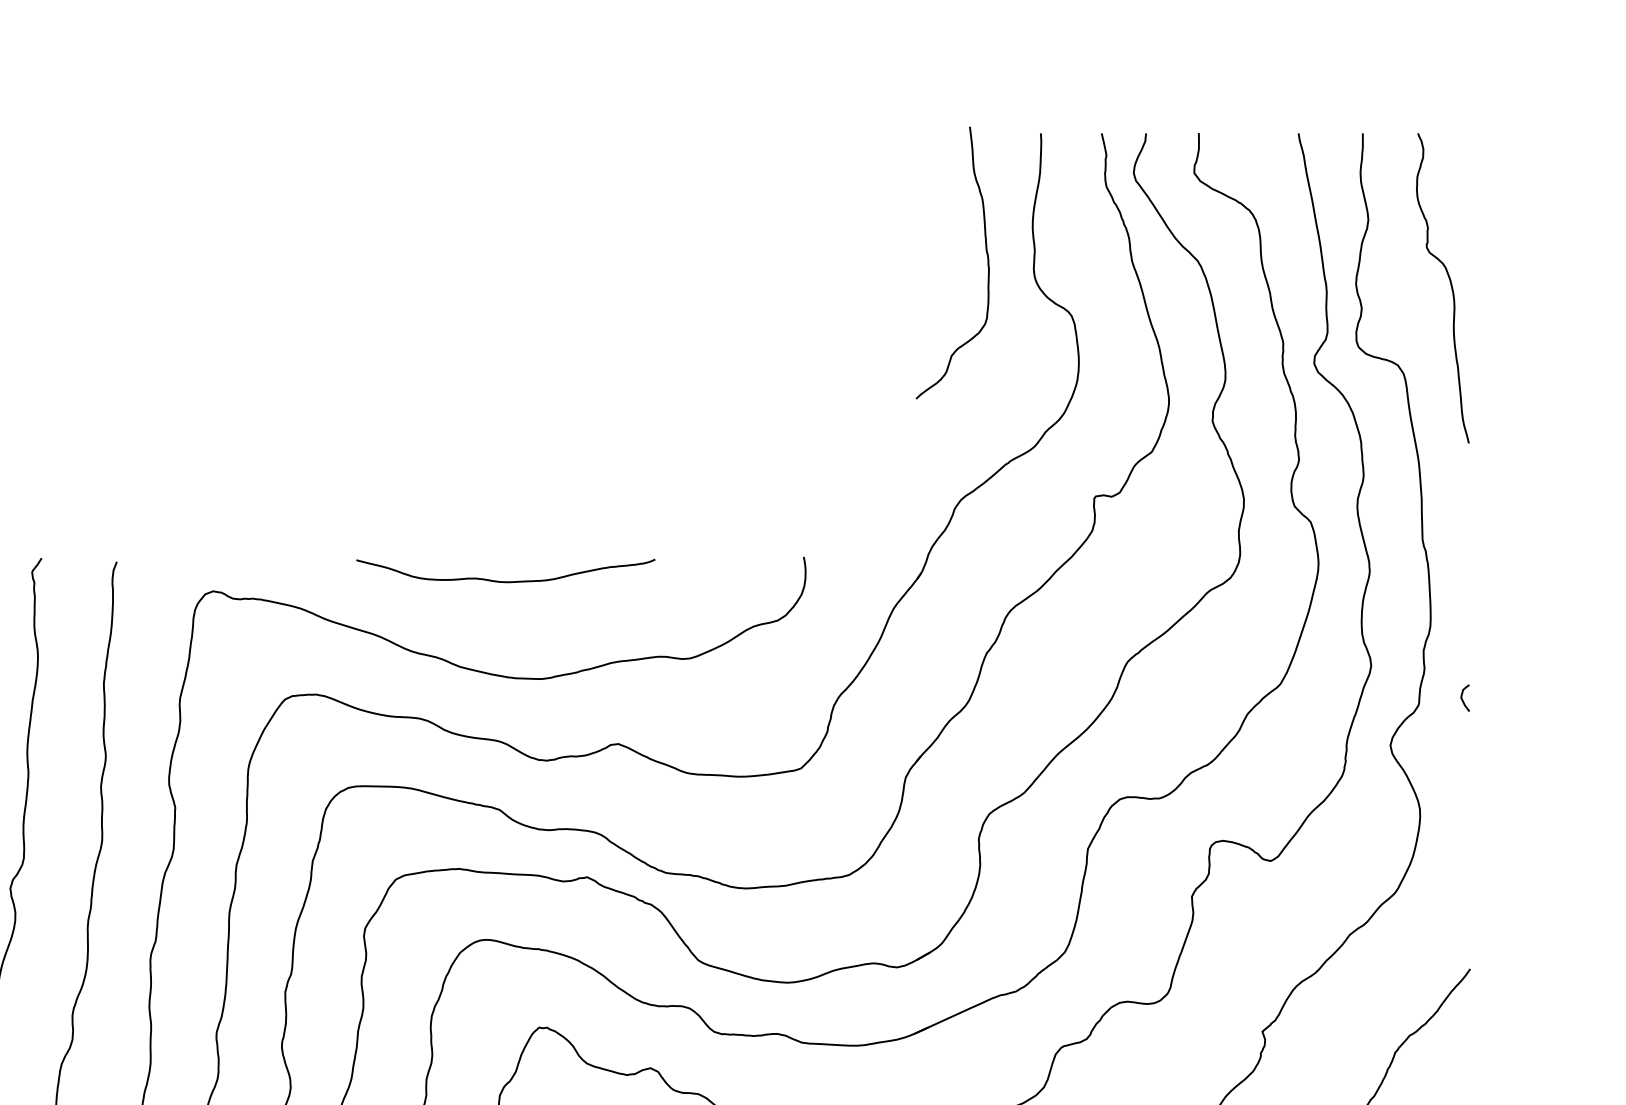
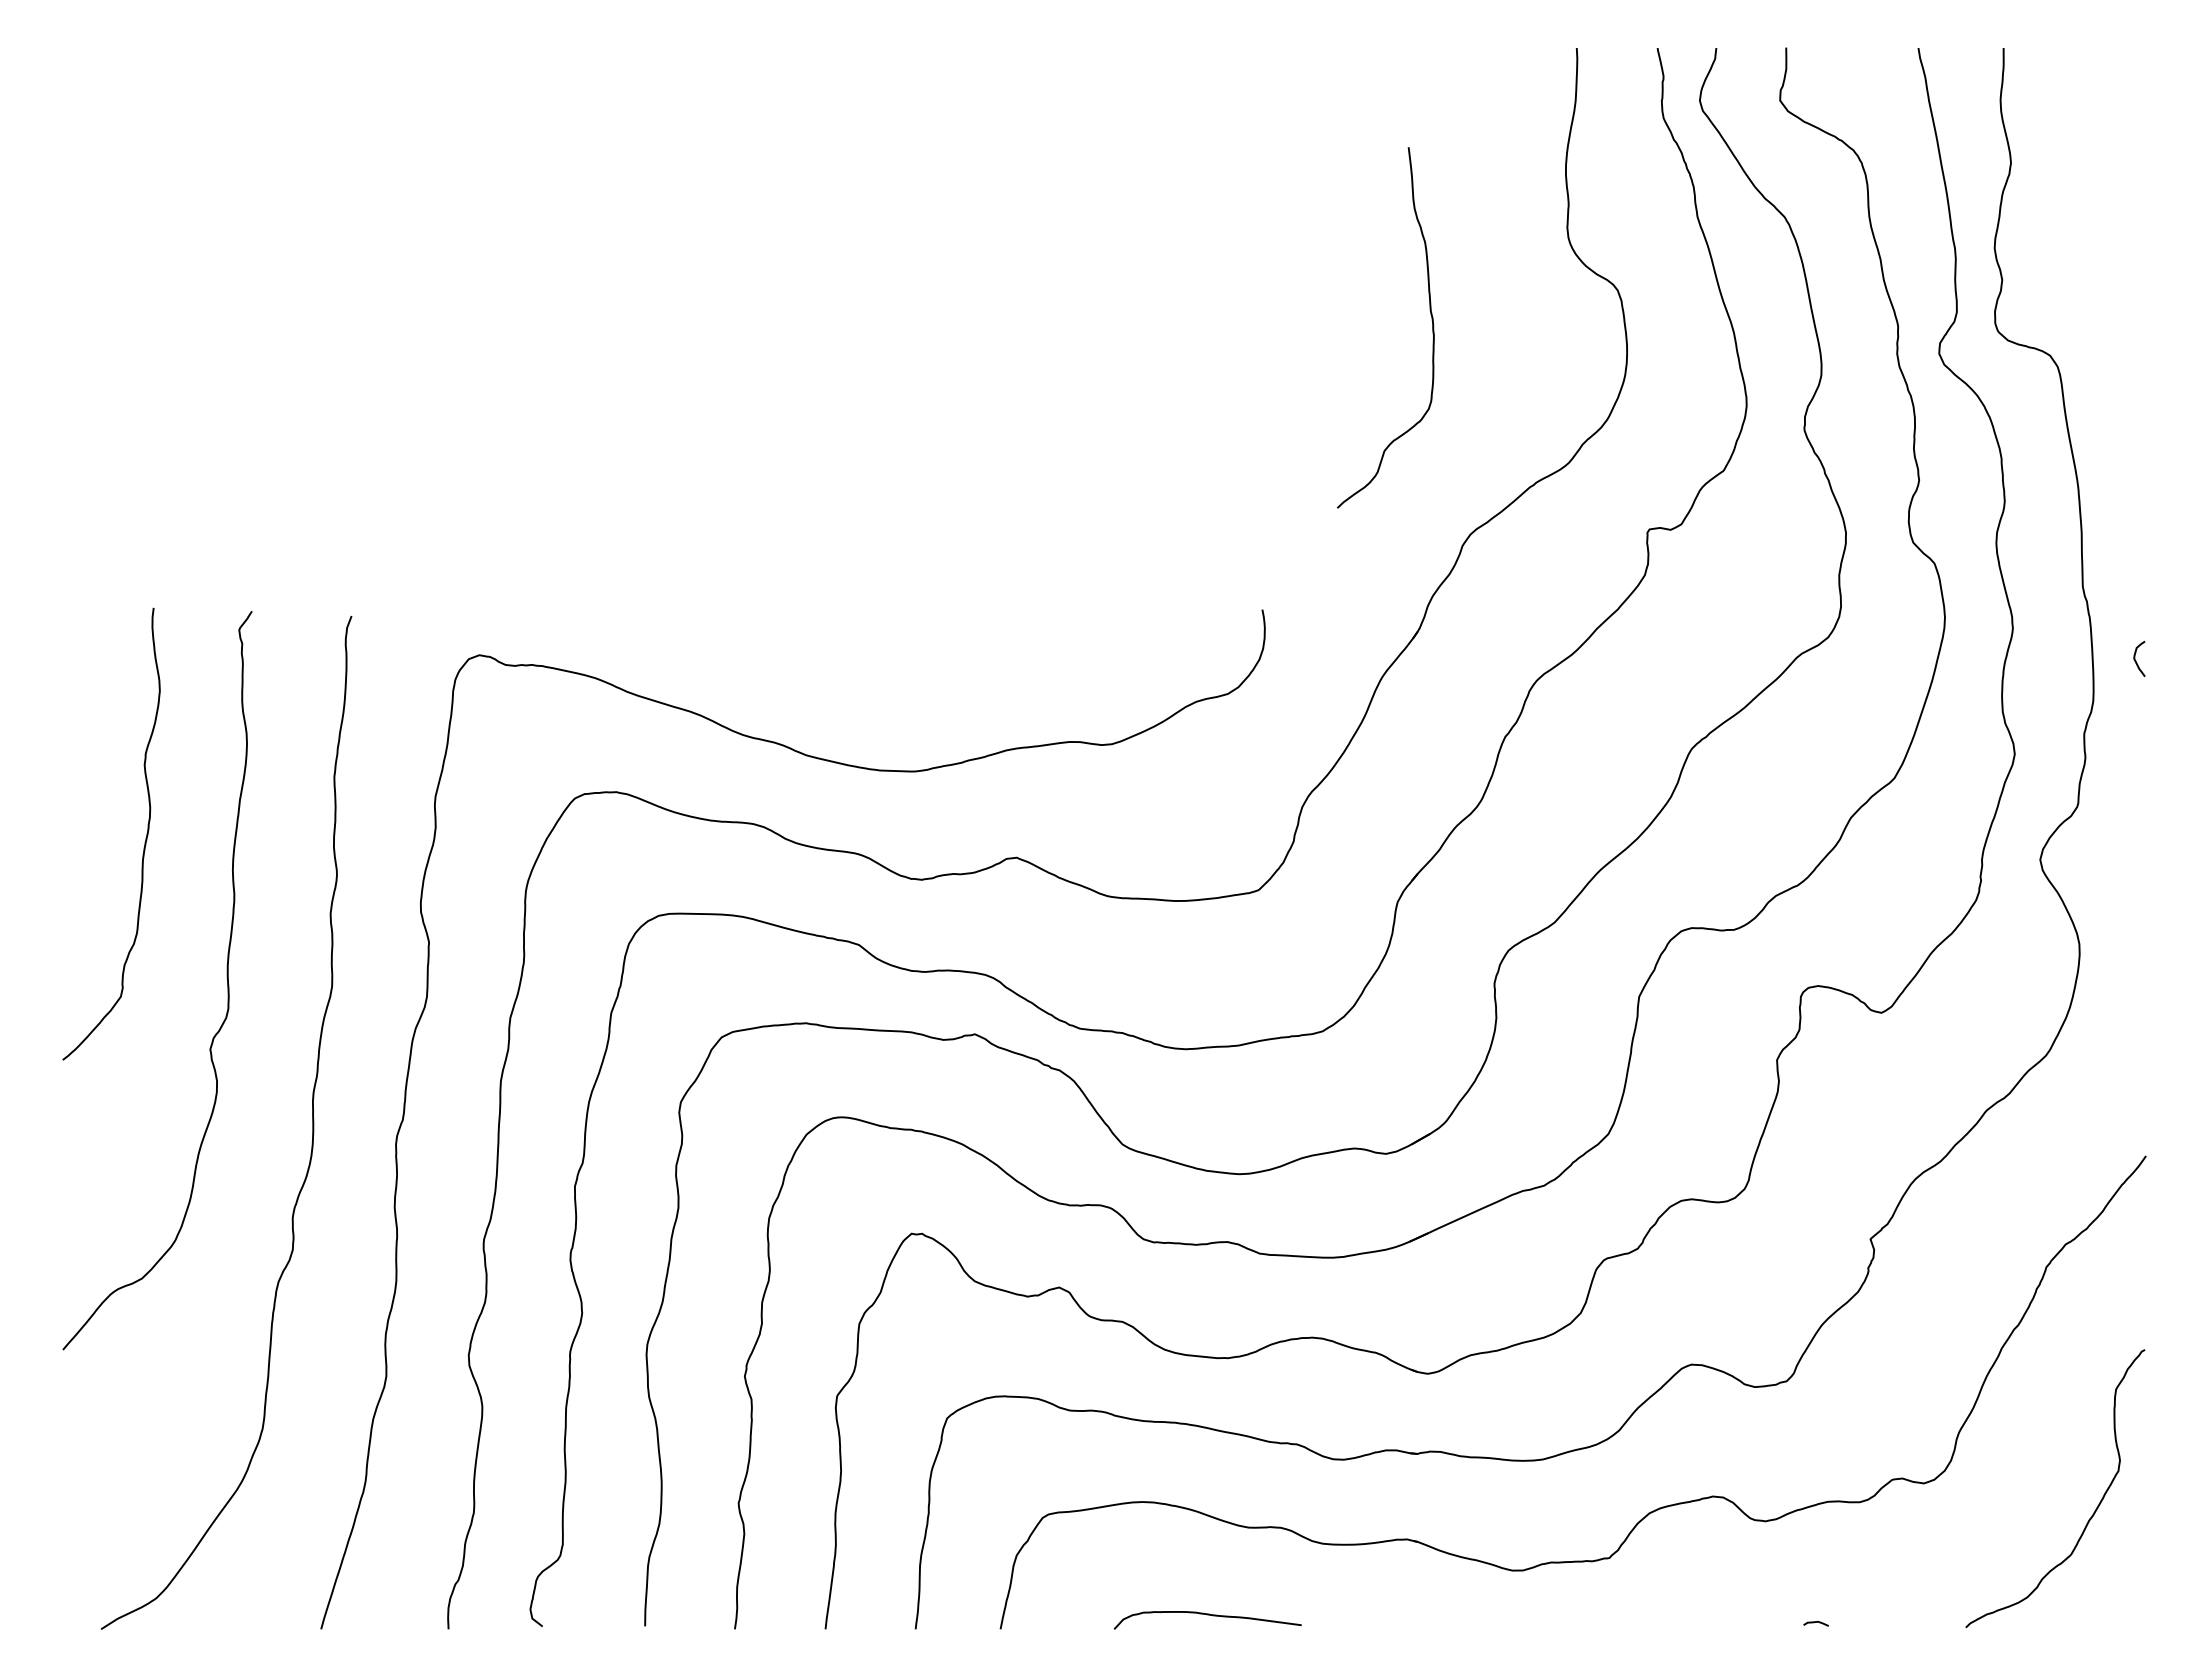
curve: (987, 257) -> (1431, 320), moved
curve: (1450, 286) -> (2120, 251), removed
curve: (505, 581) -> (867, 642), removed
curve: (1463, 699) -> (2136, 660), moved

